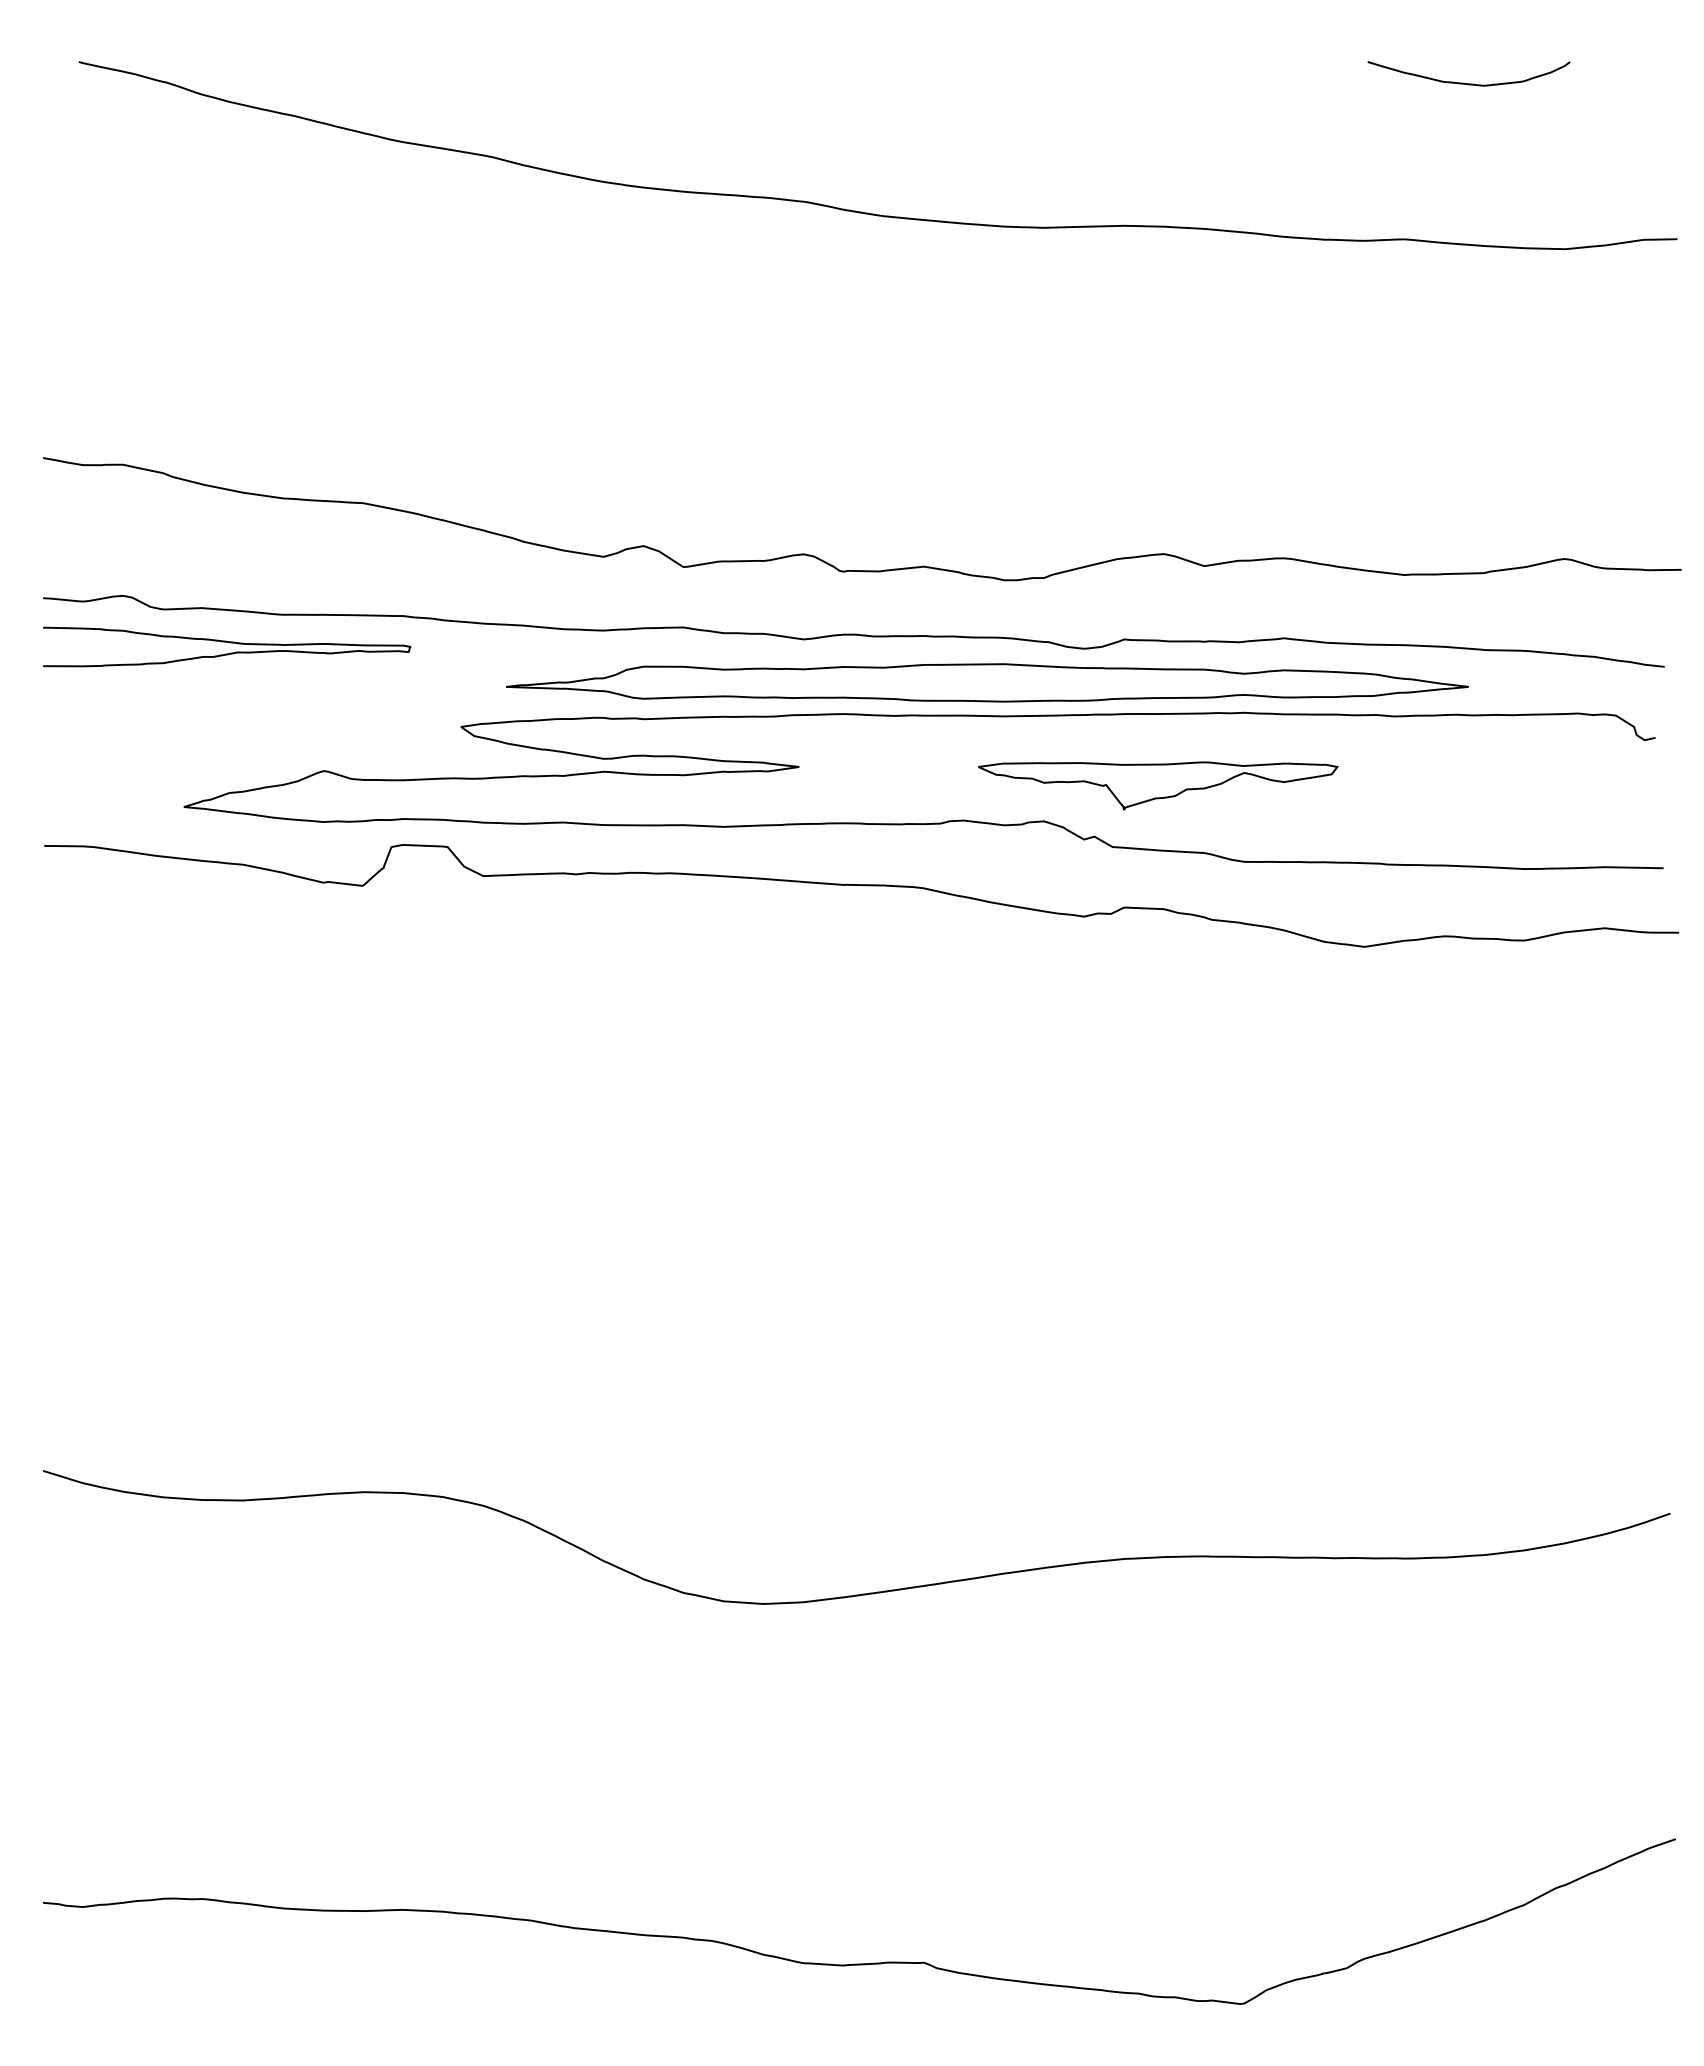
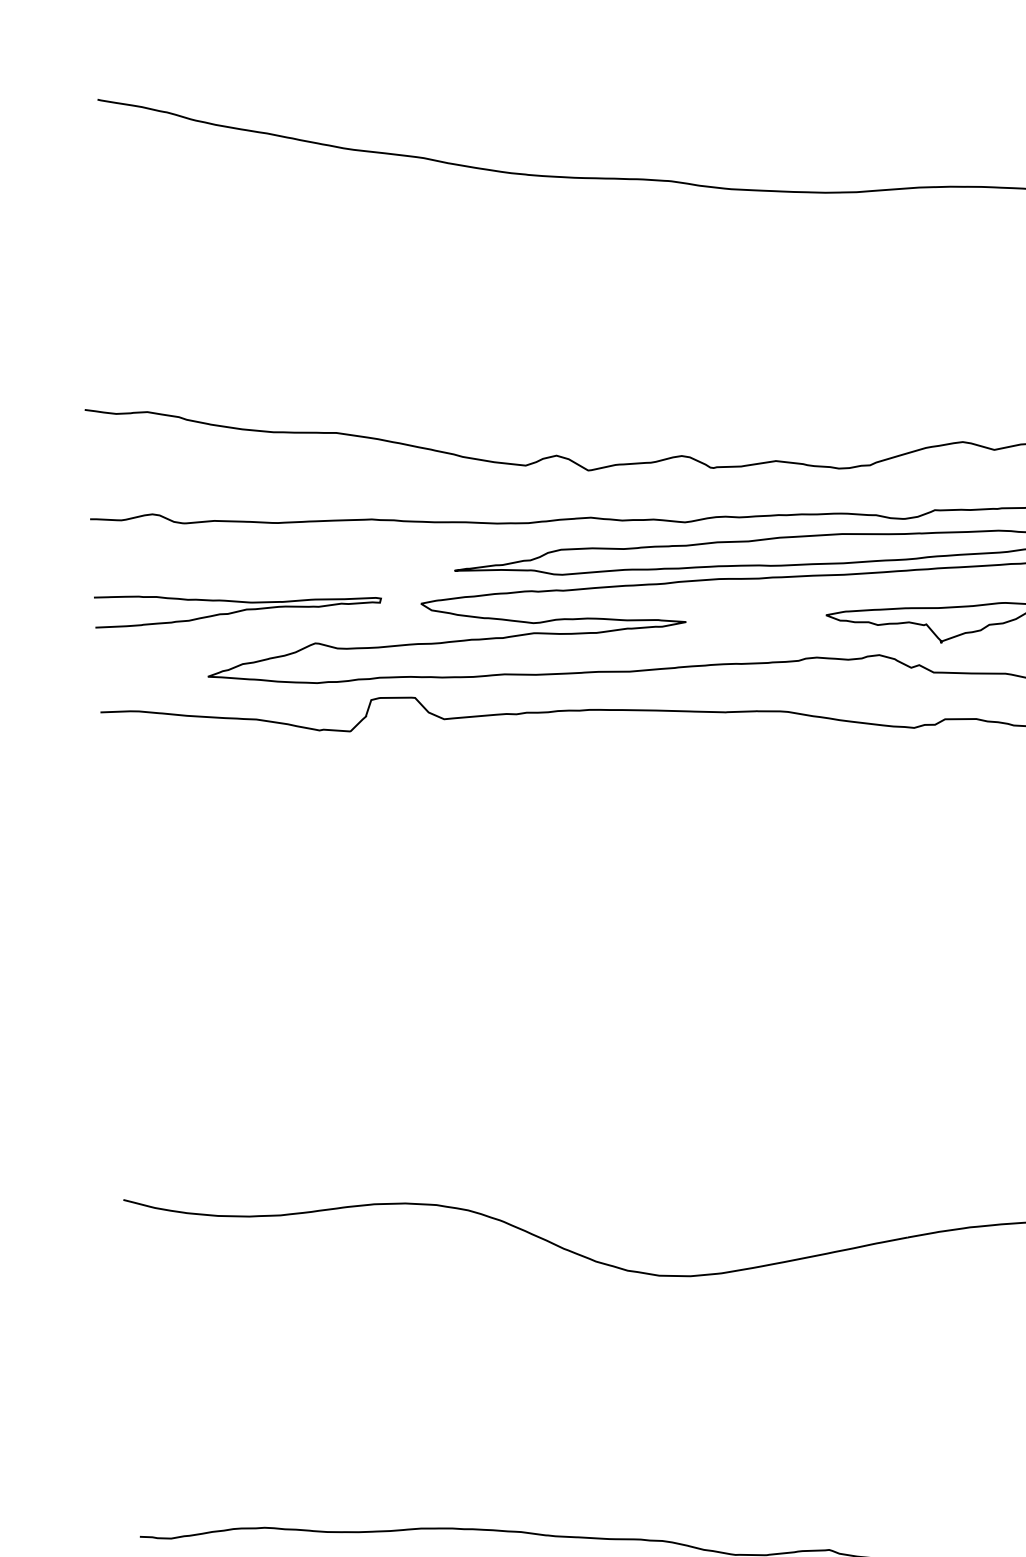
curve: (229, 643) -> (239, 602), moved

